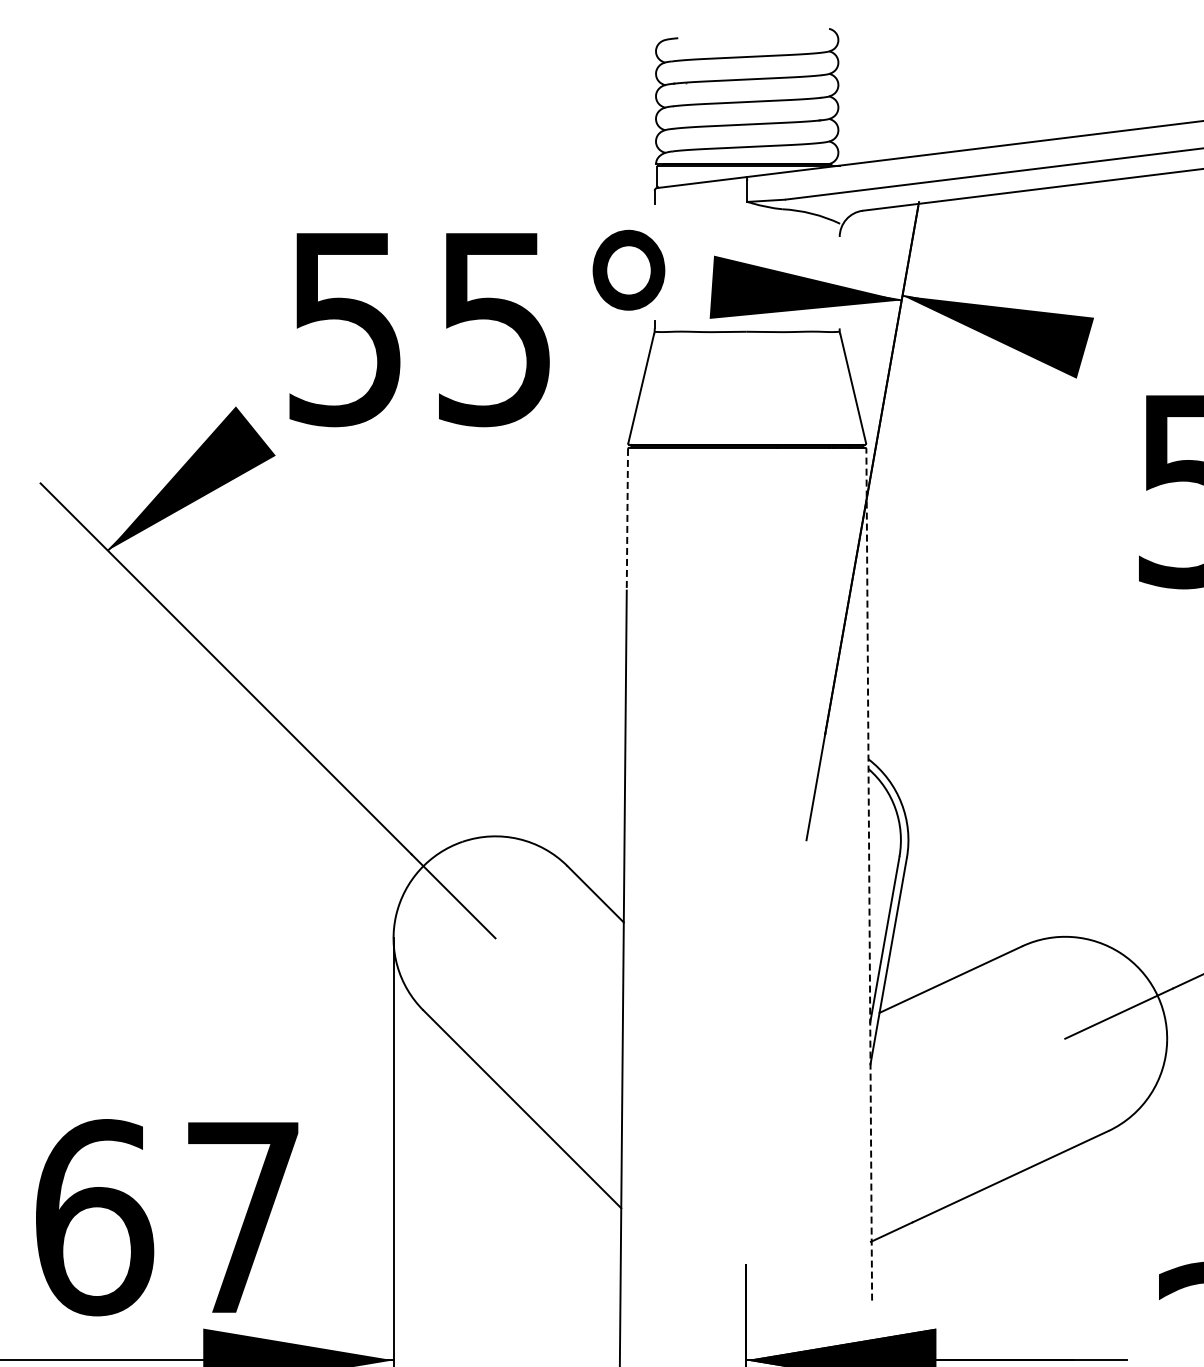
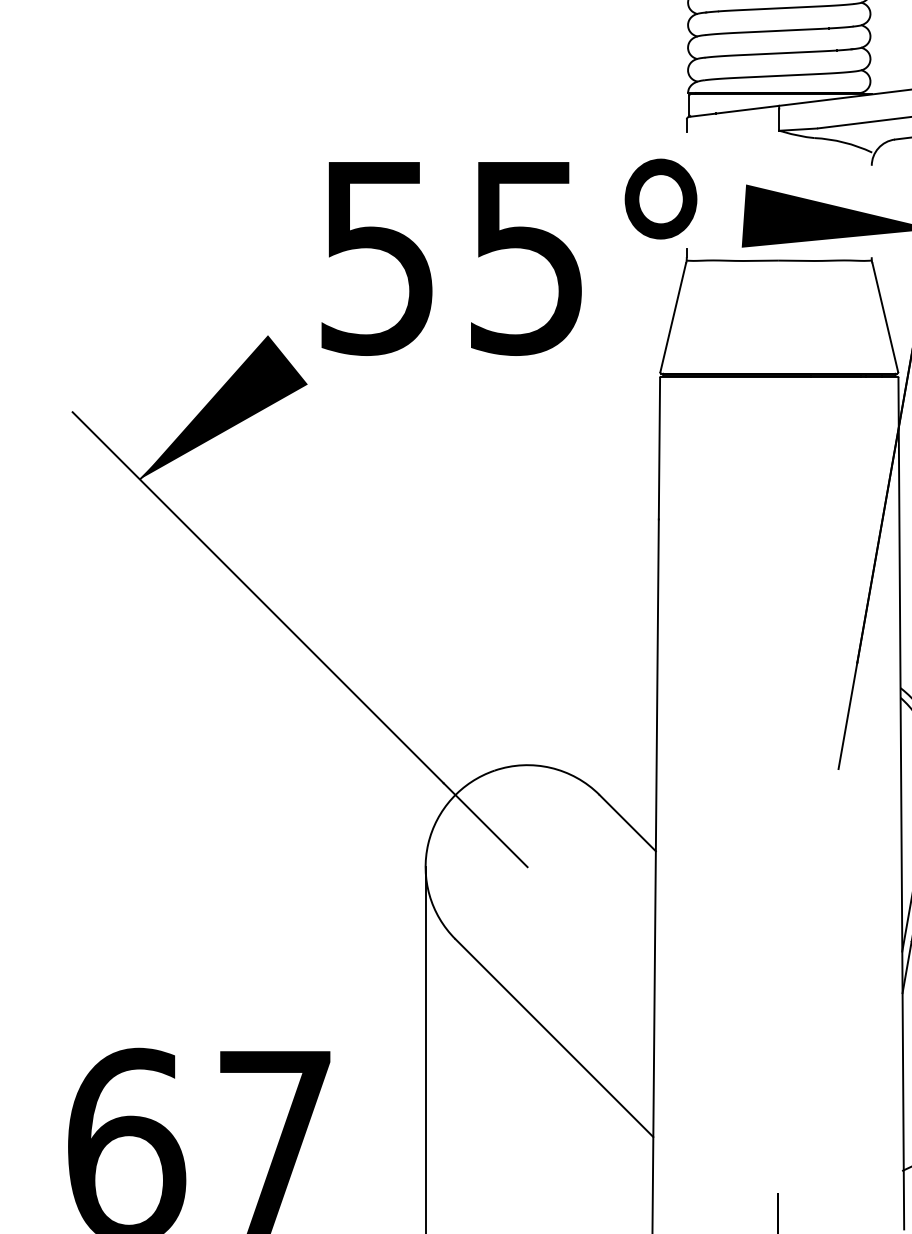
line: (627, 519) -> (659, 448), dashed -> solid
line: (869, 874) -> (901, 803), dashed -> solid

